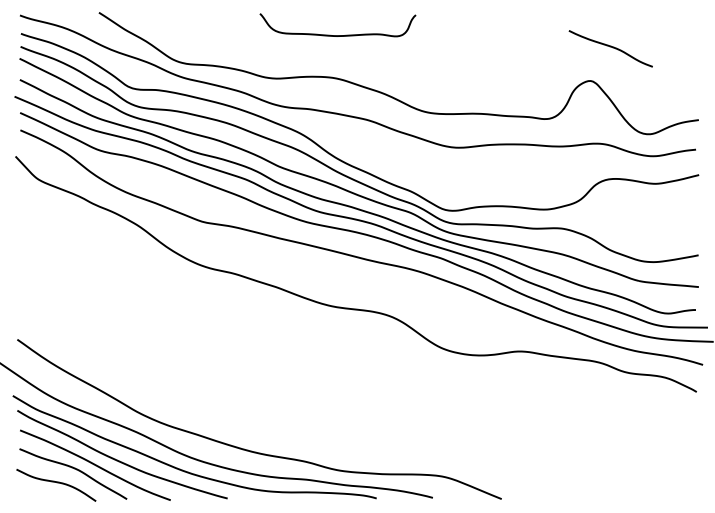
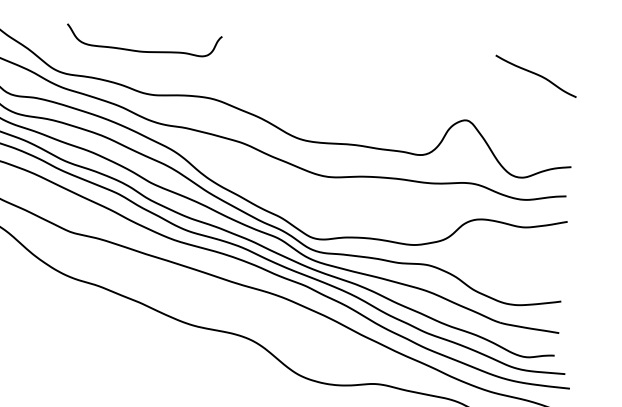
curve: (337, 35) -> (142, 51), moved
curve: (610, 47) -> (535, 75), moved

